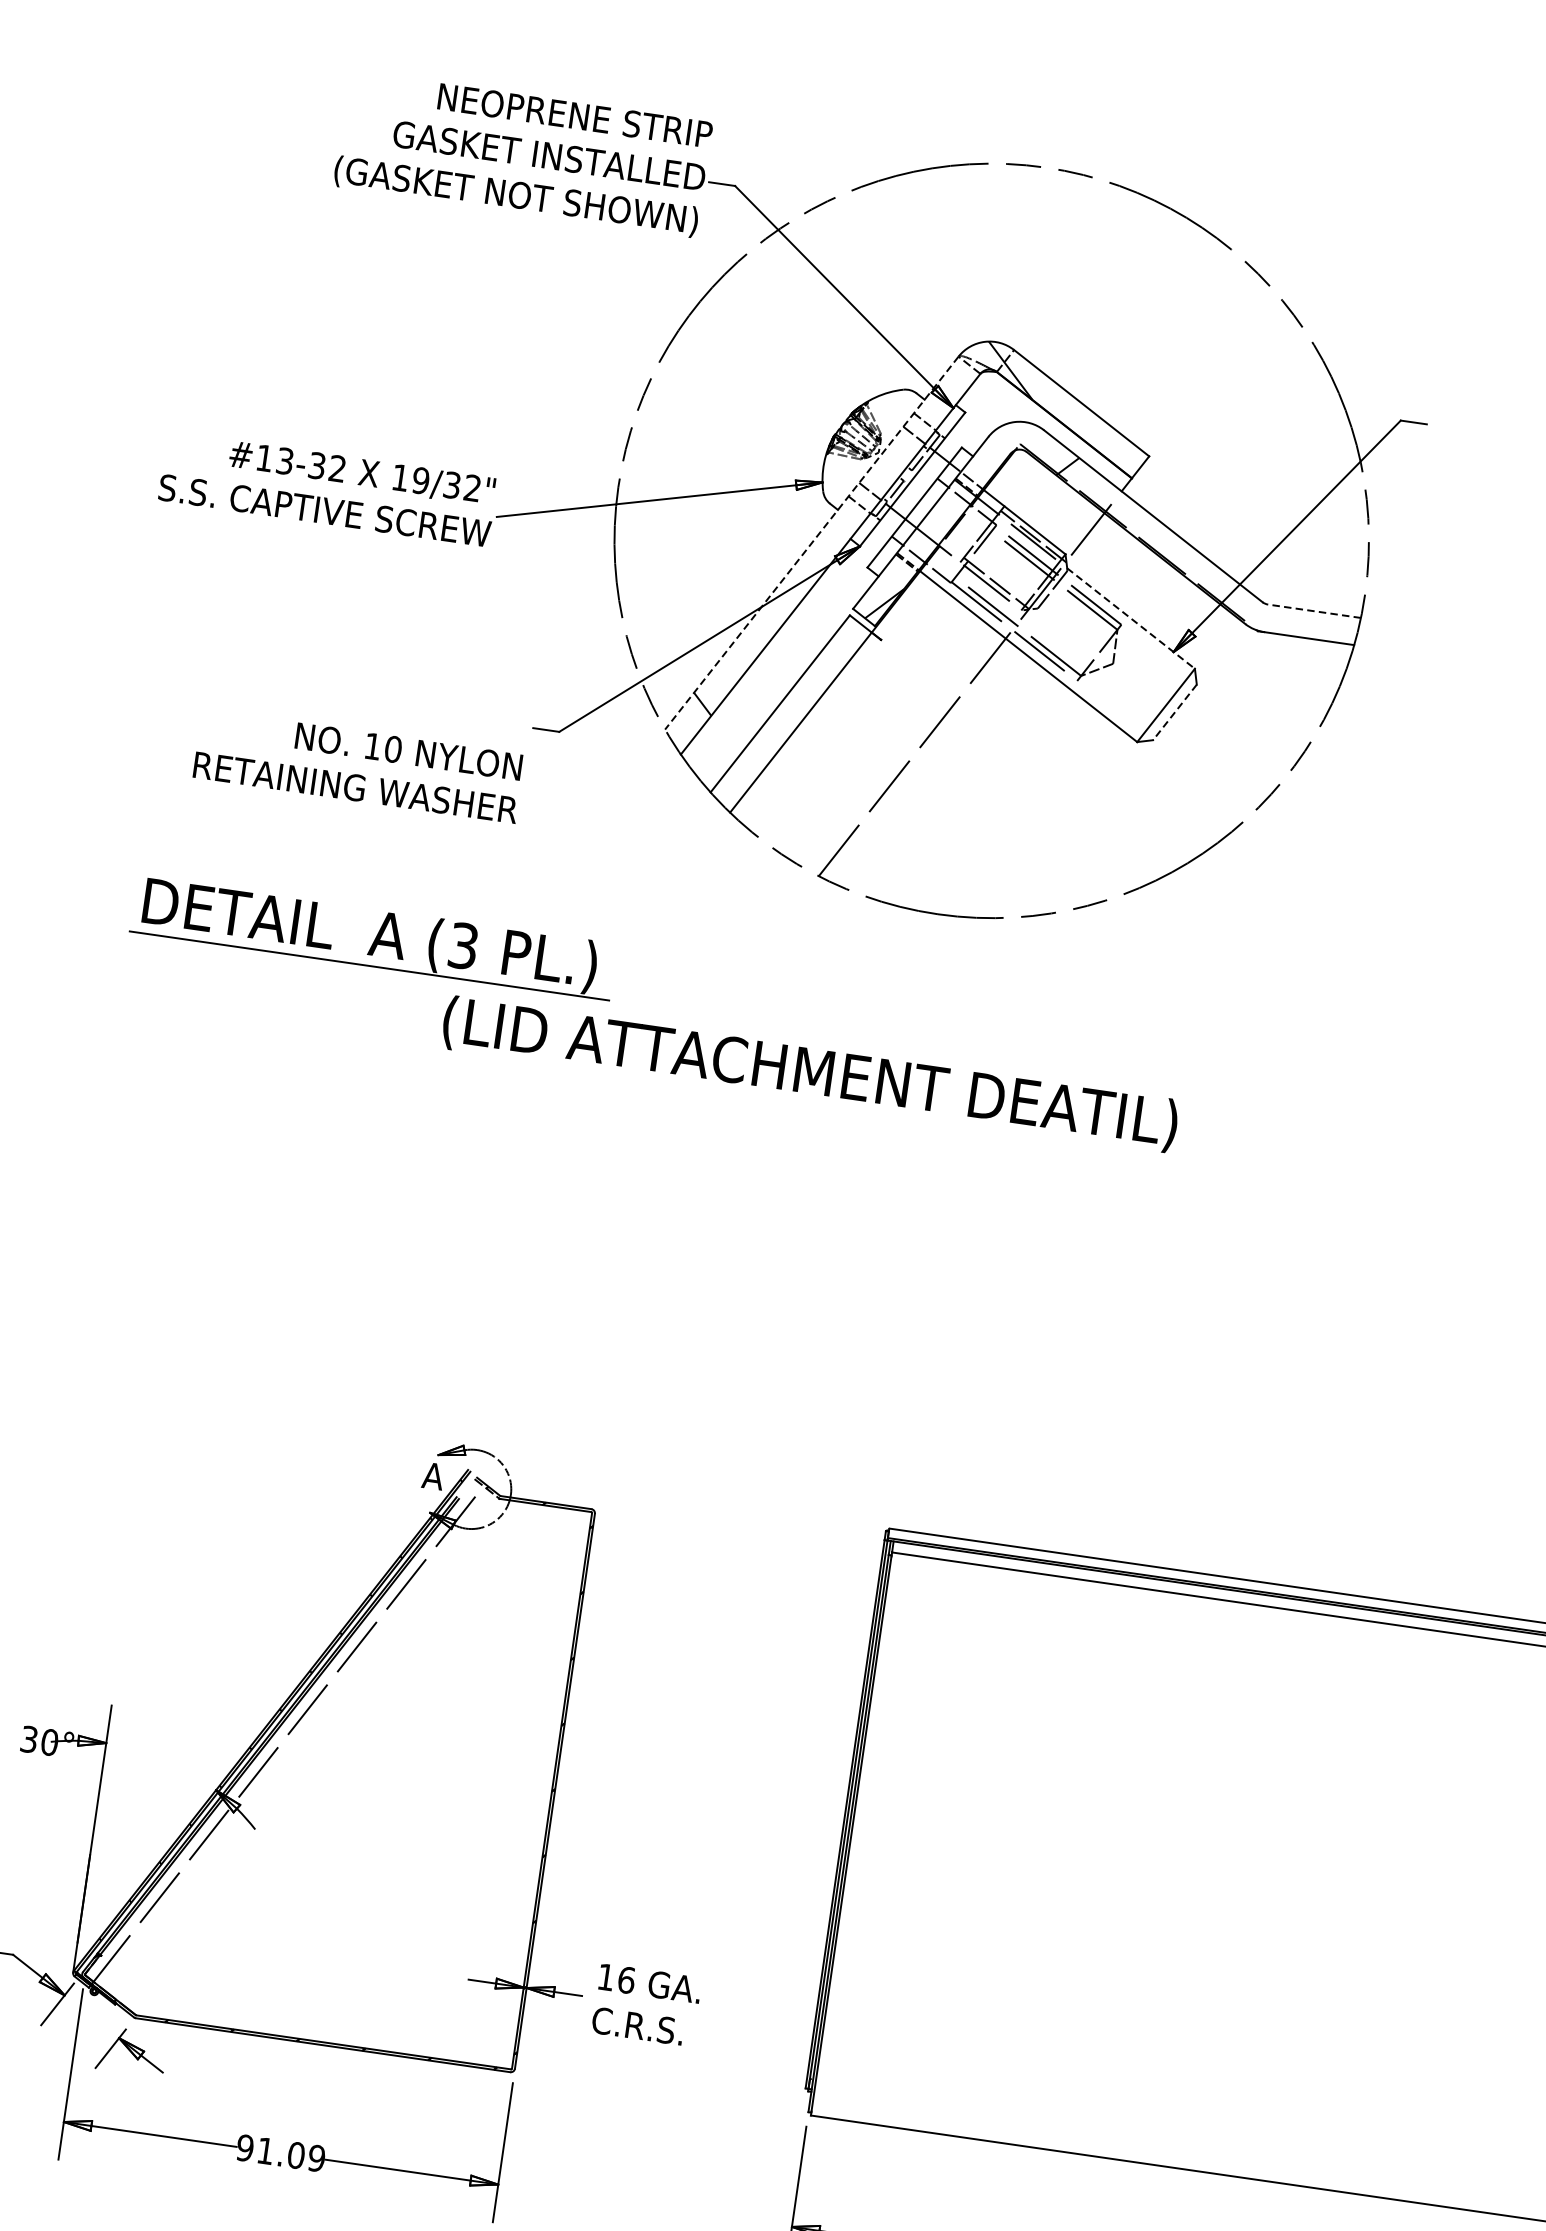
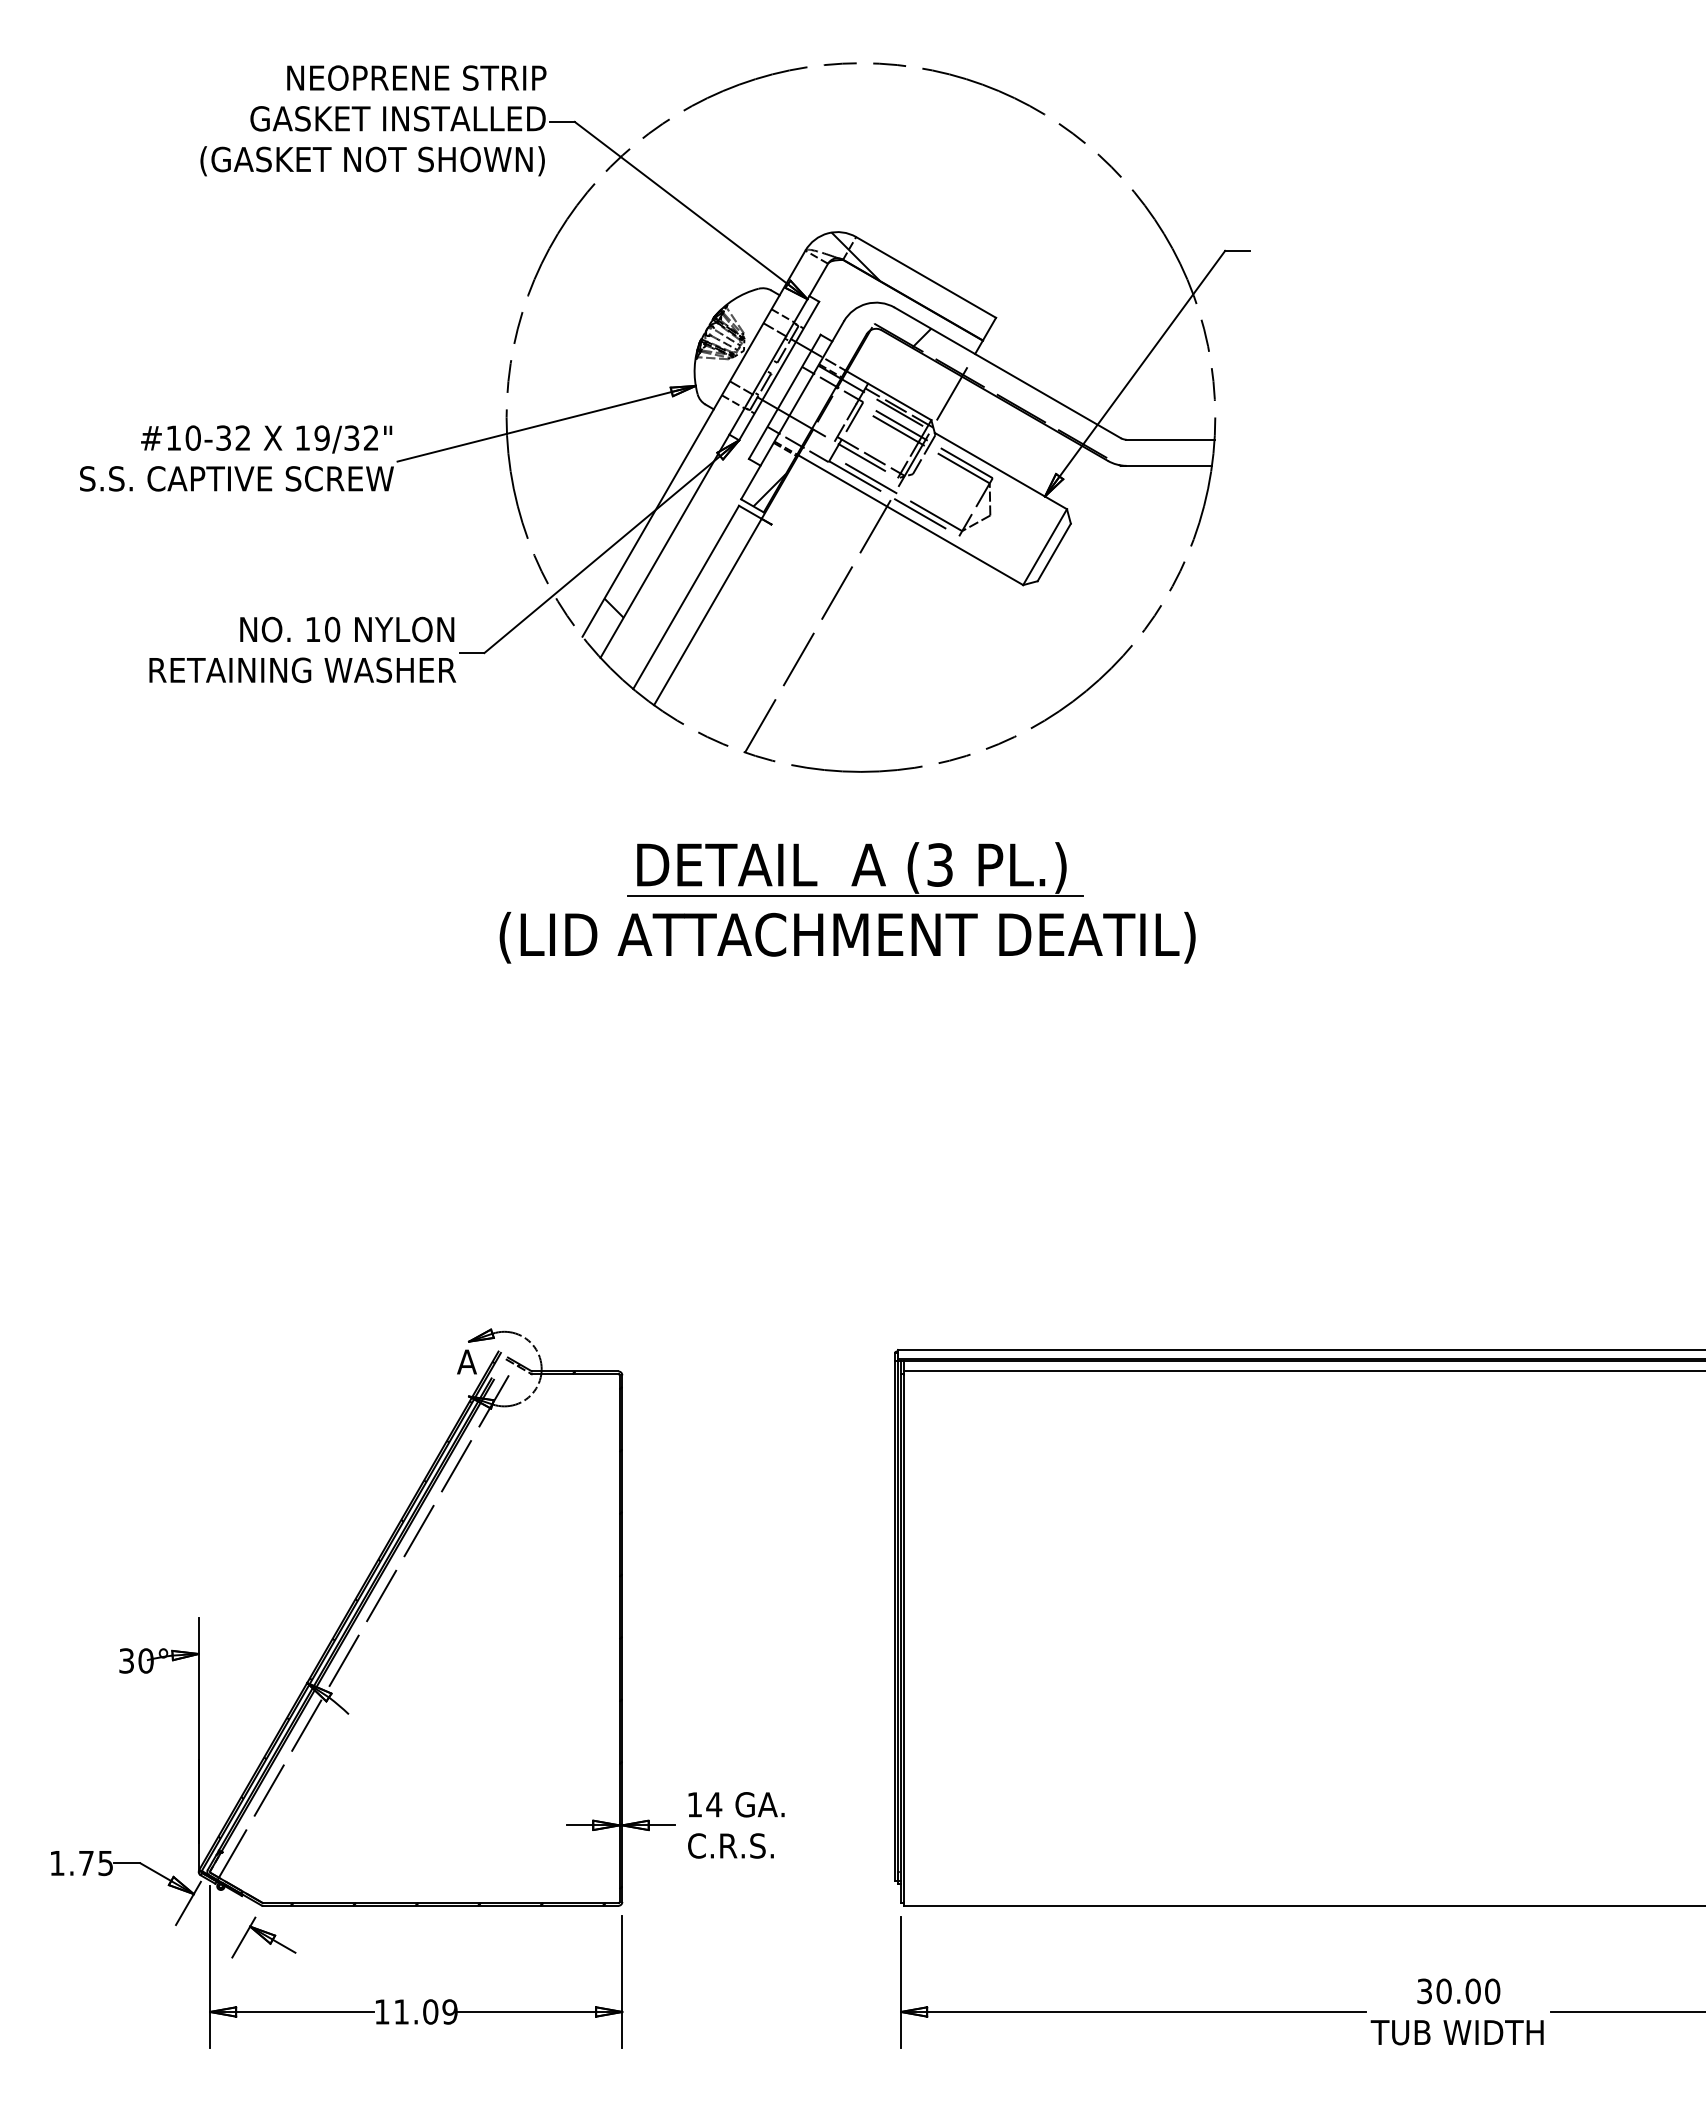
text: (284, 460) -> (192, 437), #13-32 -> #10-32
line: (811, 542) -> (693, 443), dashed -> solid
line: (1314, 611) -> (1170, 439), dashed -> solid
line: (1131, 619) -> (1001, 471), dashed -> solid
line: (1175, 712) -> (1054, 552), dashed -> solid
text: (358, 765) -> (302, 649), moved
part: (373, 937) -> (855, 869), moved
text: (810, 1073) -> (847, 937), moved
text: (626, 1979) -> (714, 1804), 16 -> 14
text: (244, 2147) -> (381, 2011), 91.09 -> 11.09

